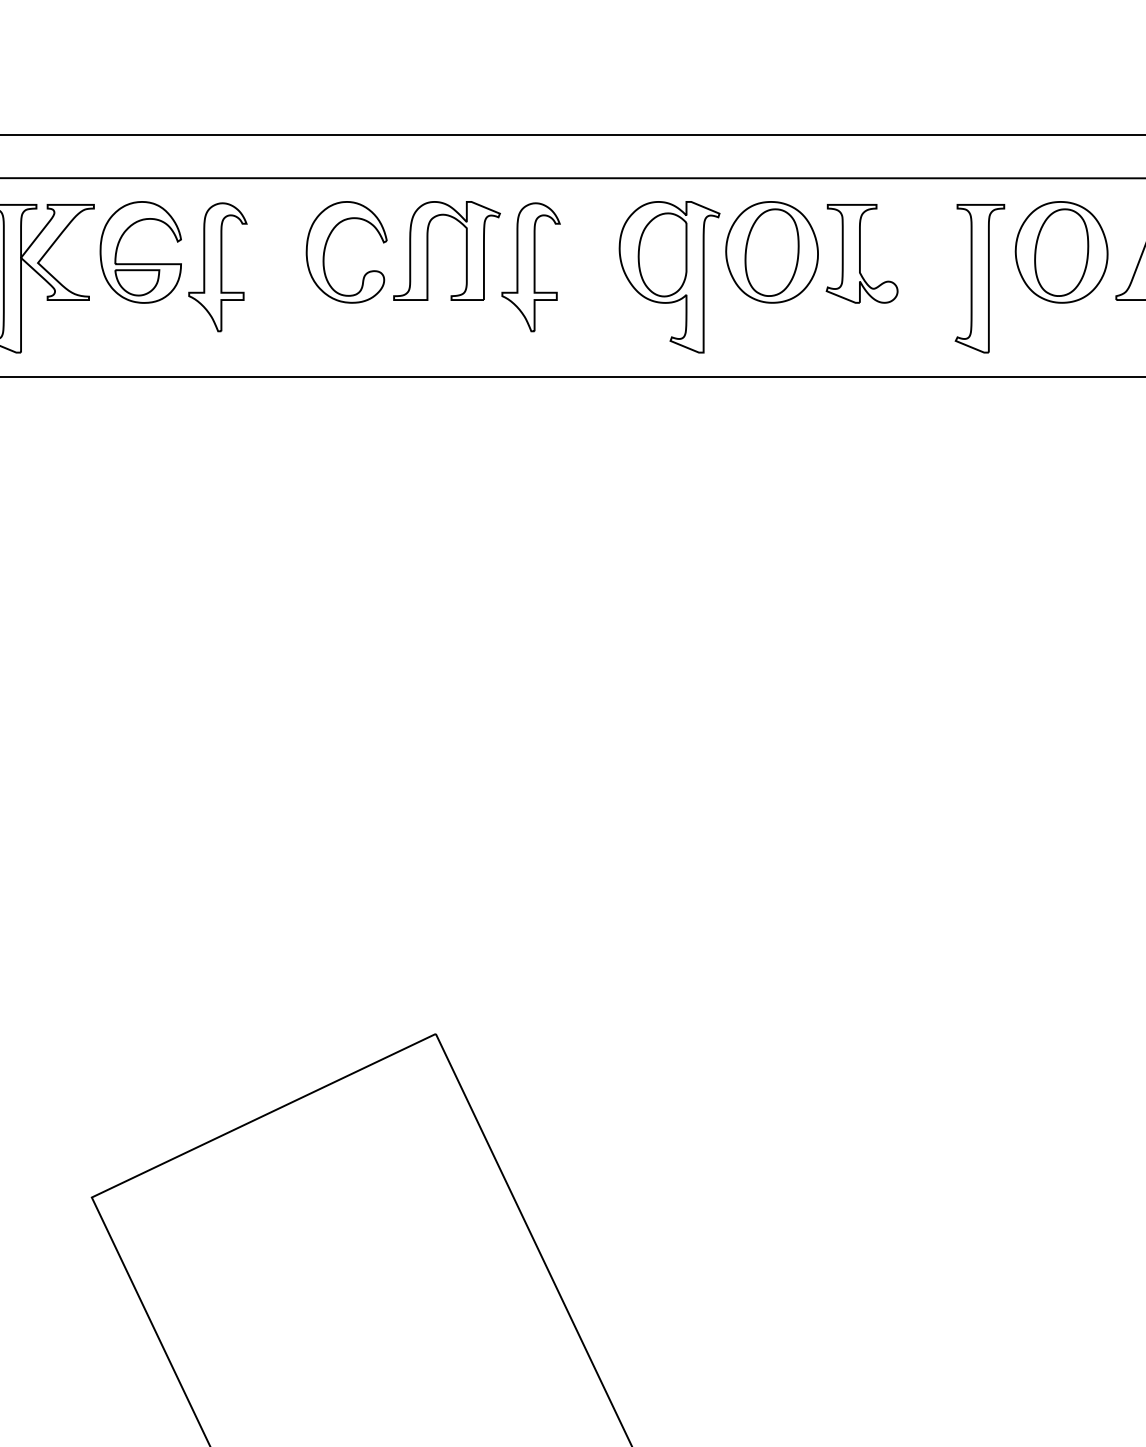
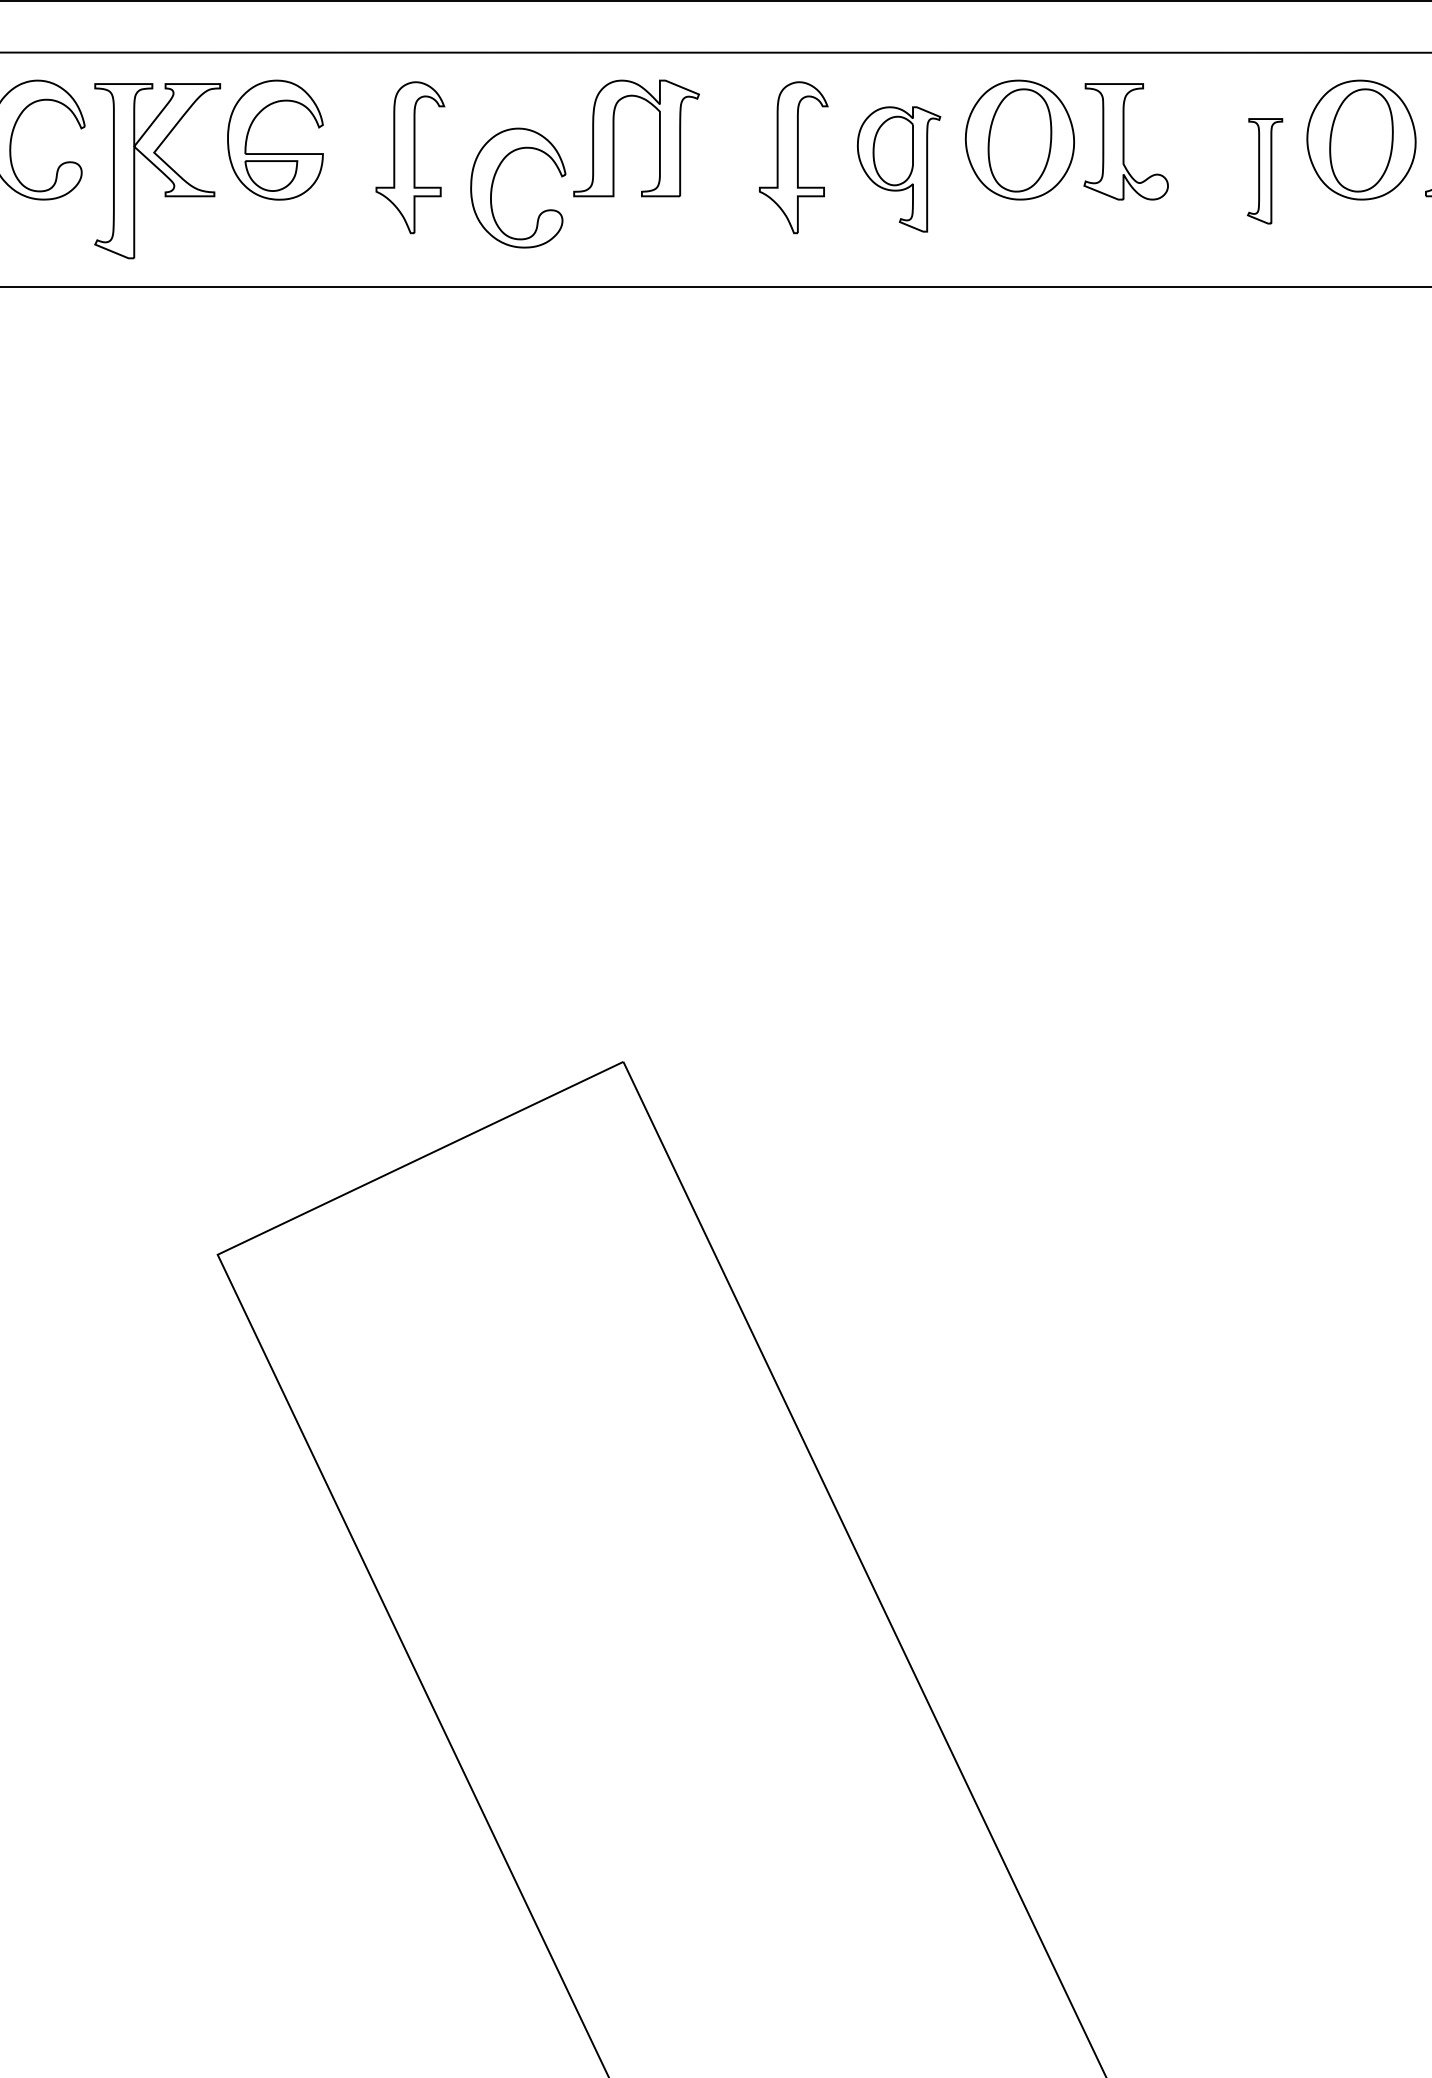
part: (326, 245) -> (494, 180), moved
part: (218, 267) -> (410, 157), moved
part: (530, 267) -> (793, 157), moved
part: (669, 277) -> (898, 169), size x0.7
part: (979, 278) -> (1264, 171), size x0.6

